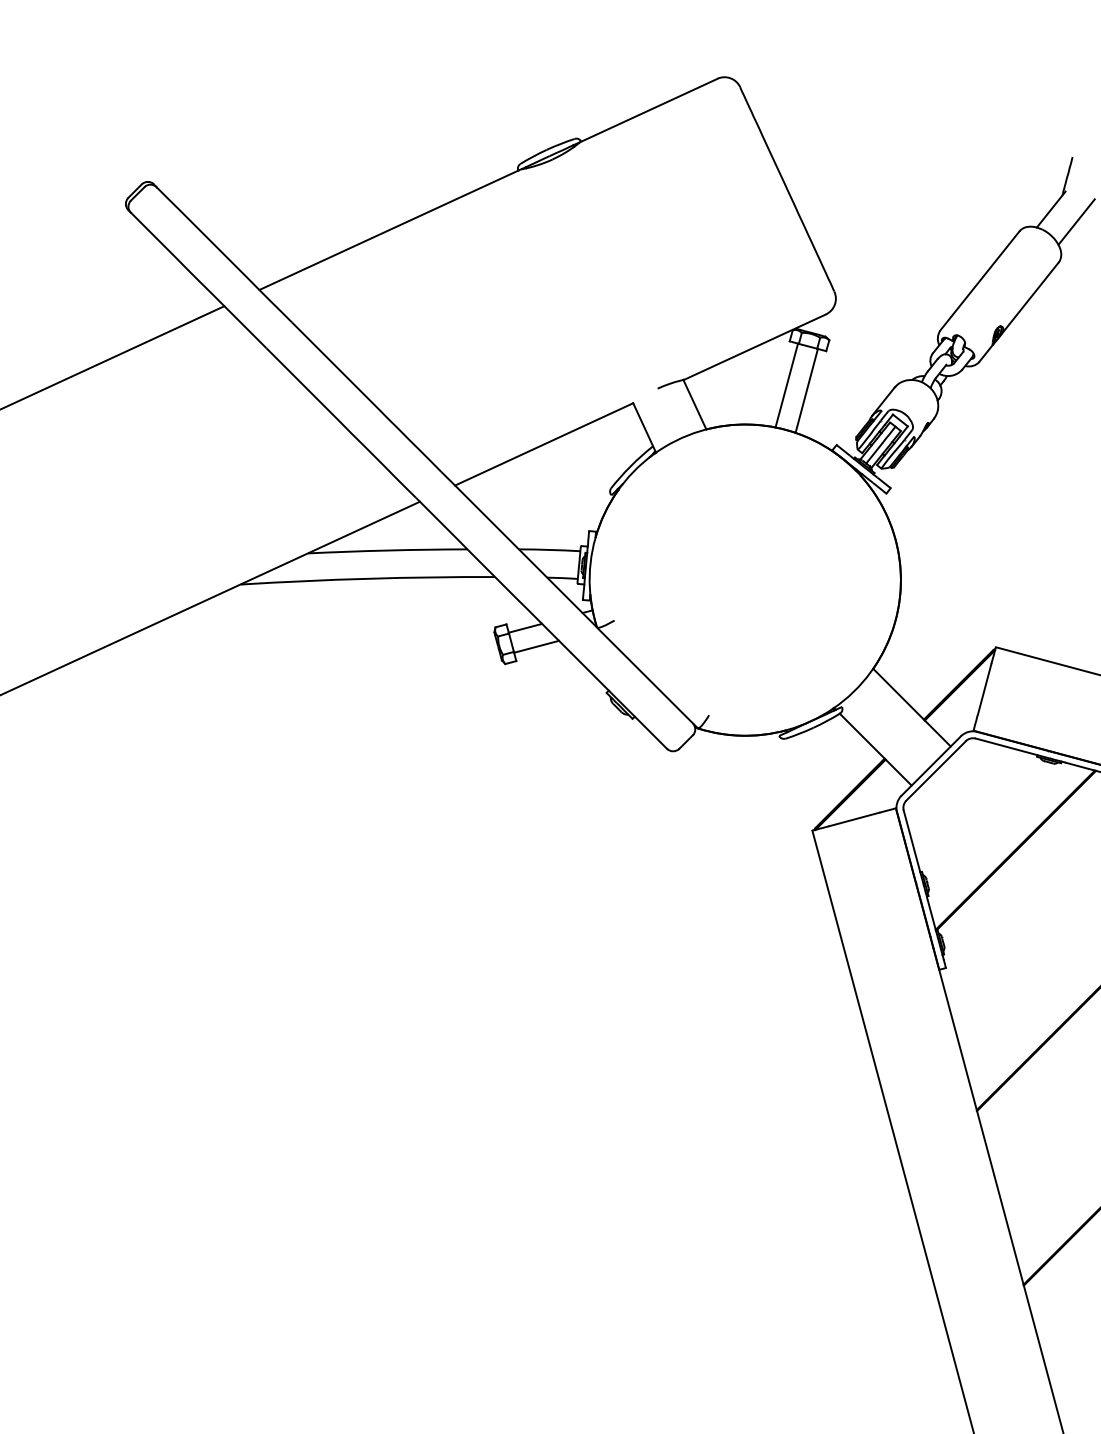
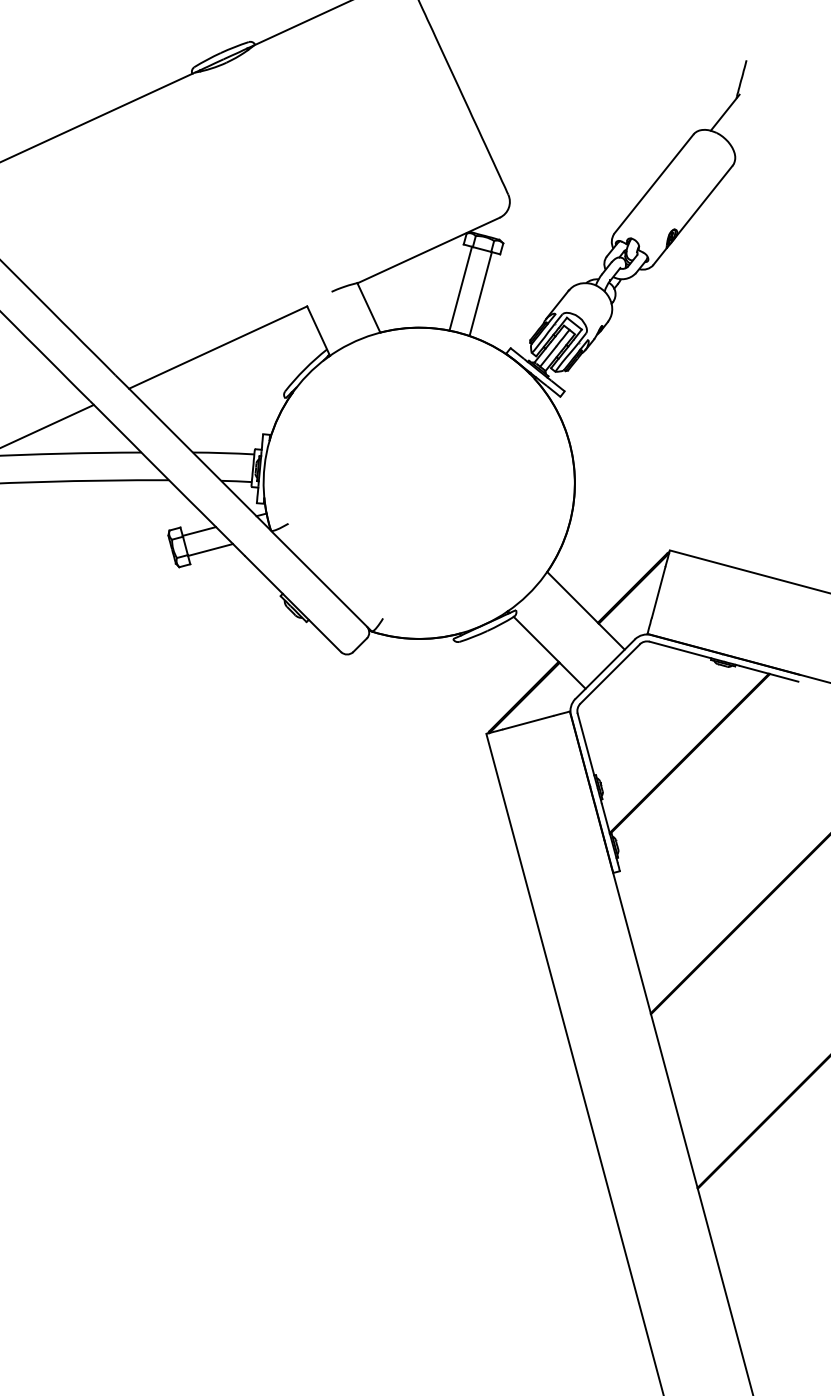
line: (1076, 221) -> (750, 124), removed

